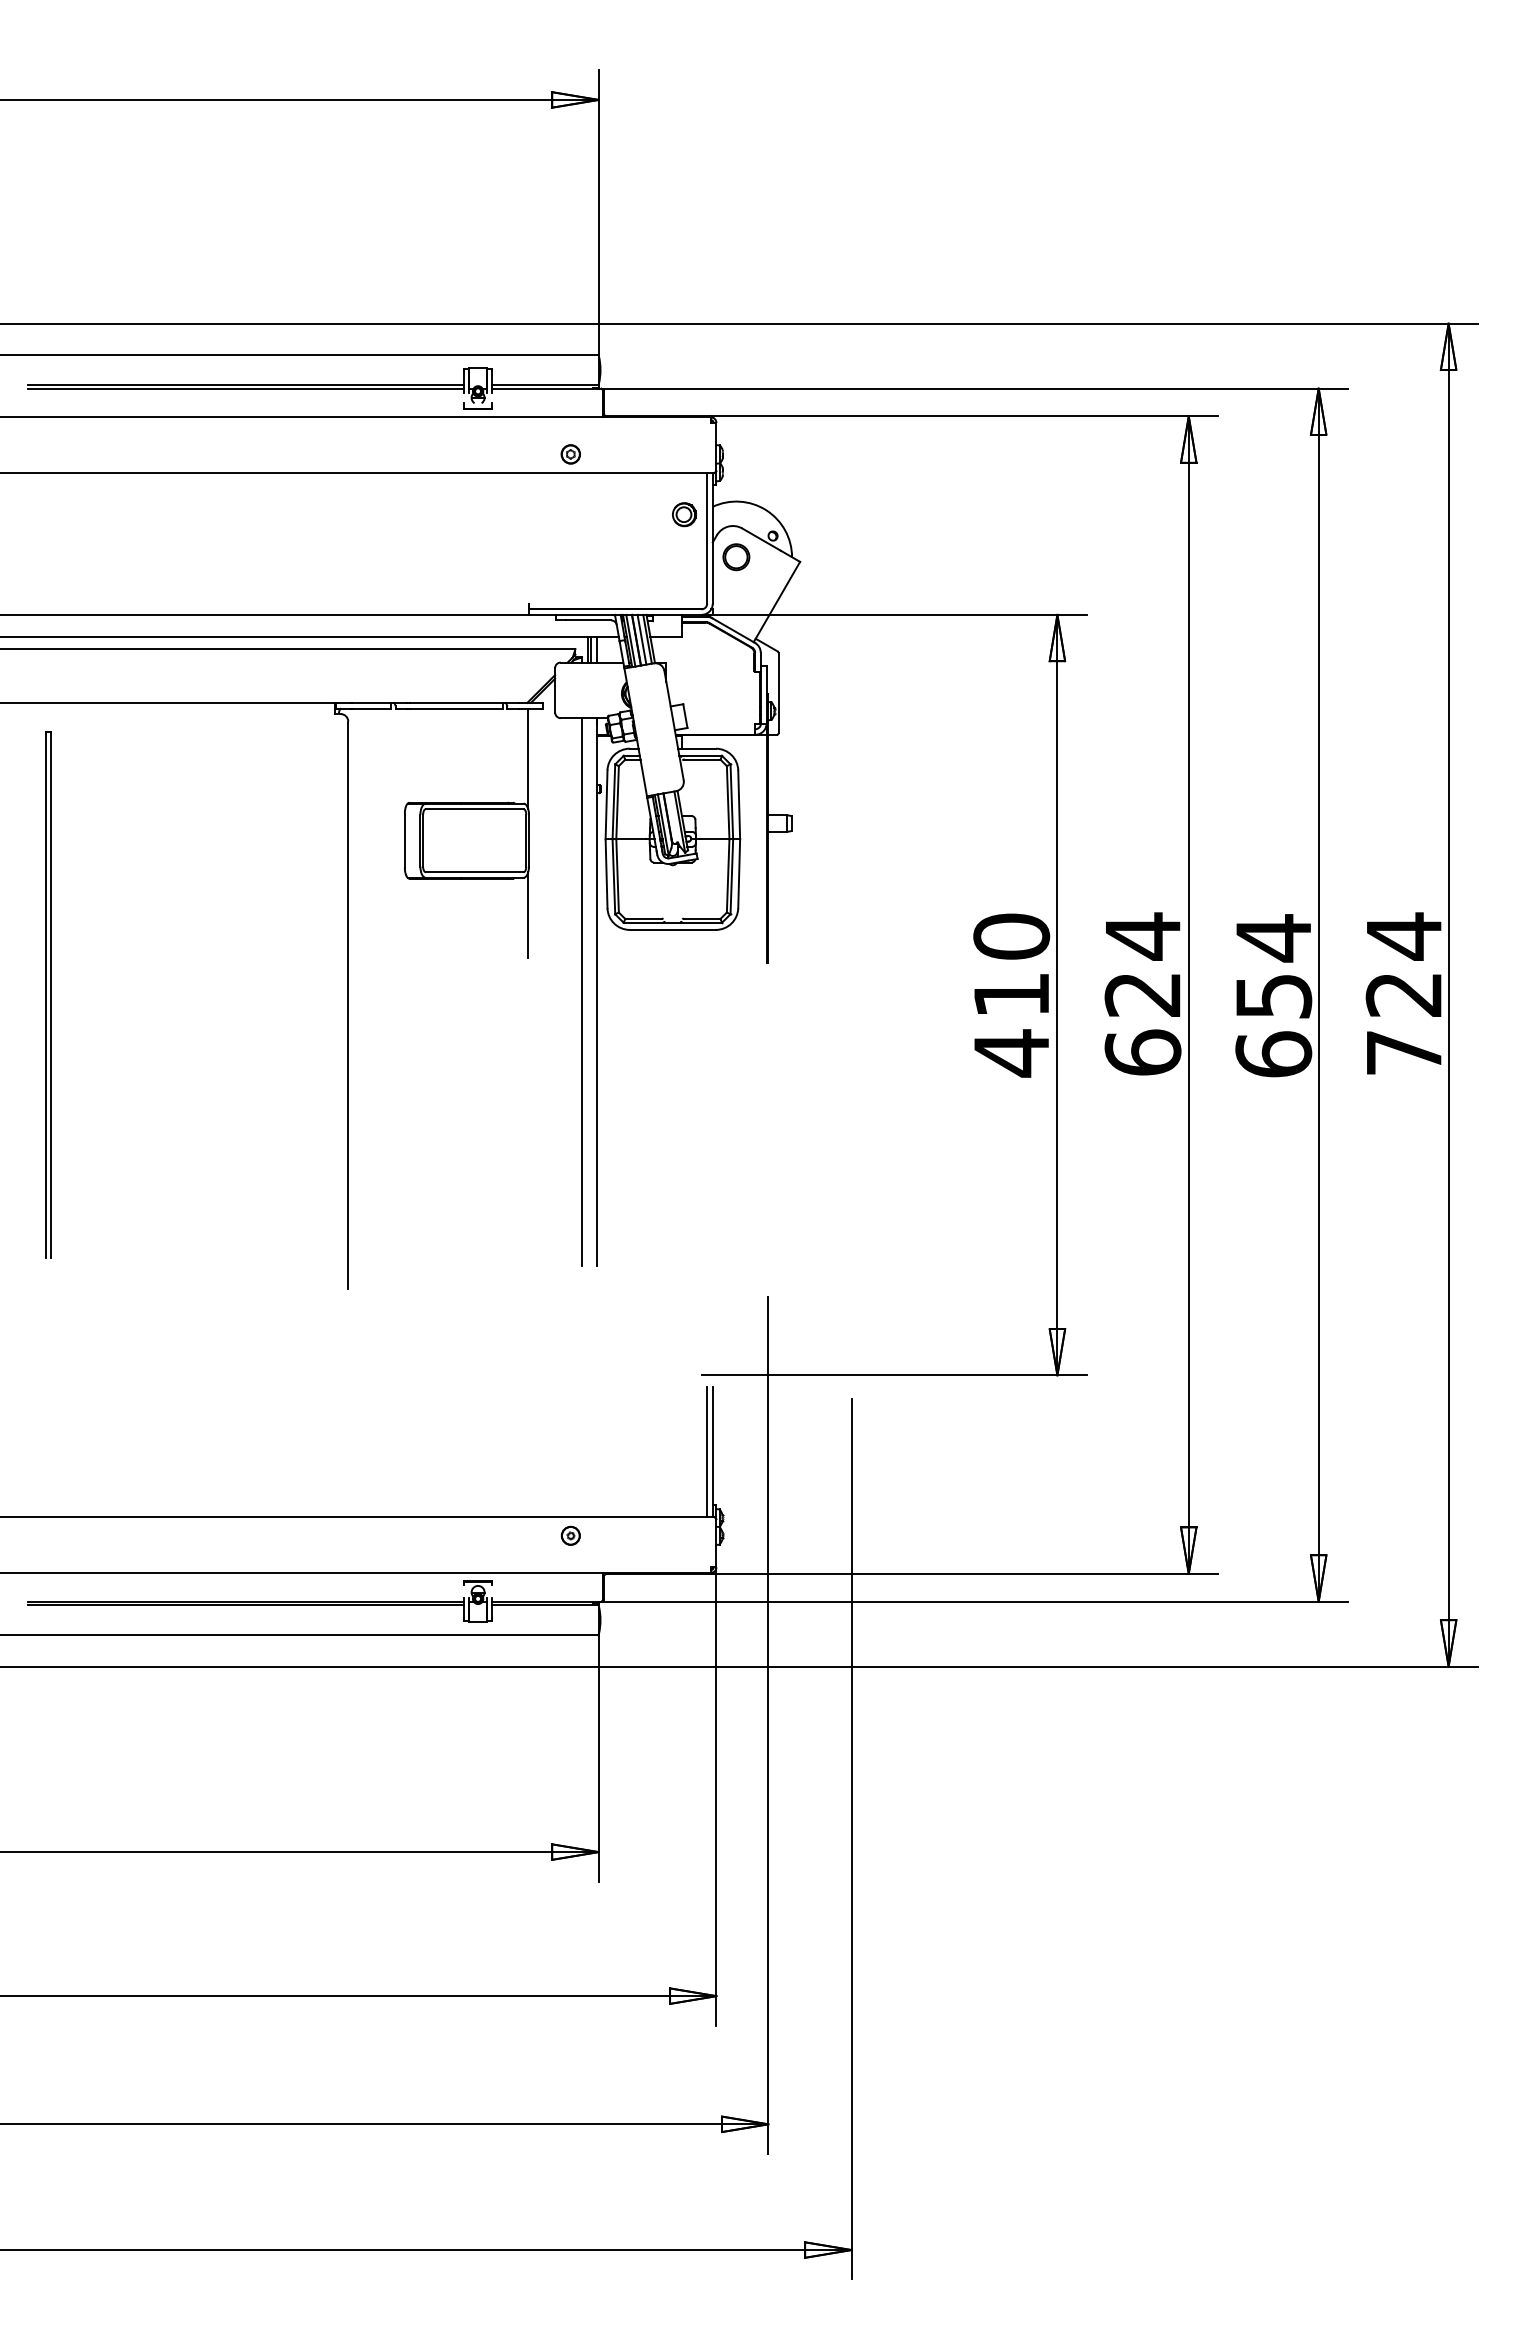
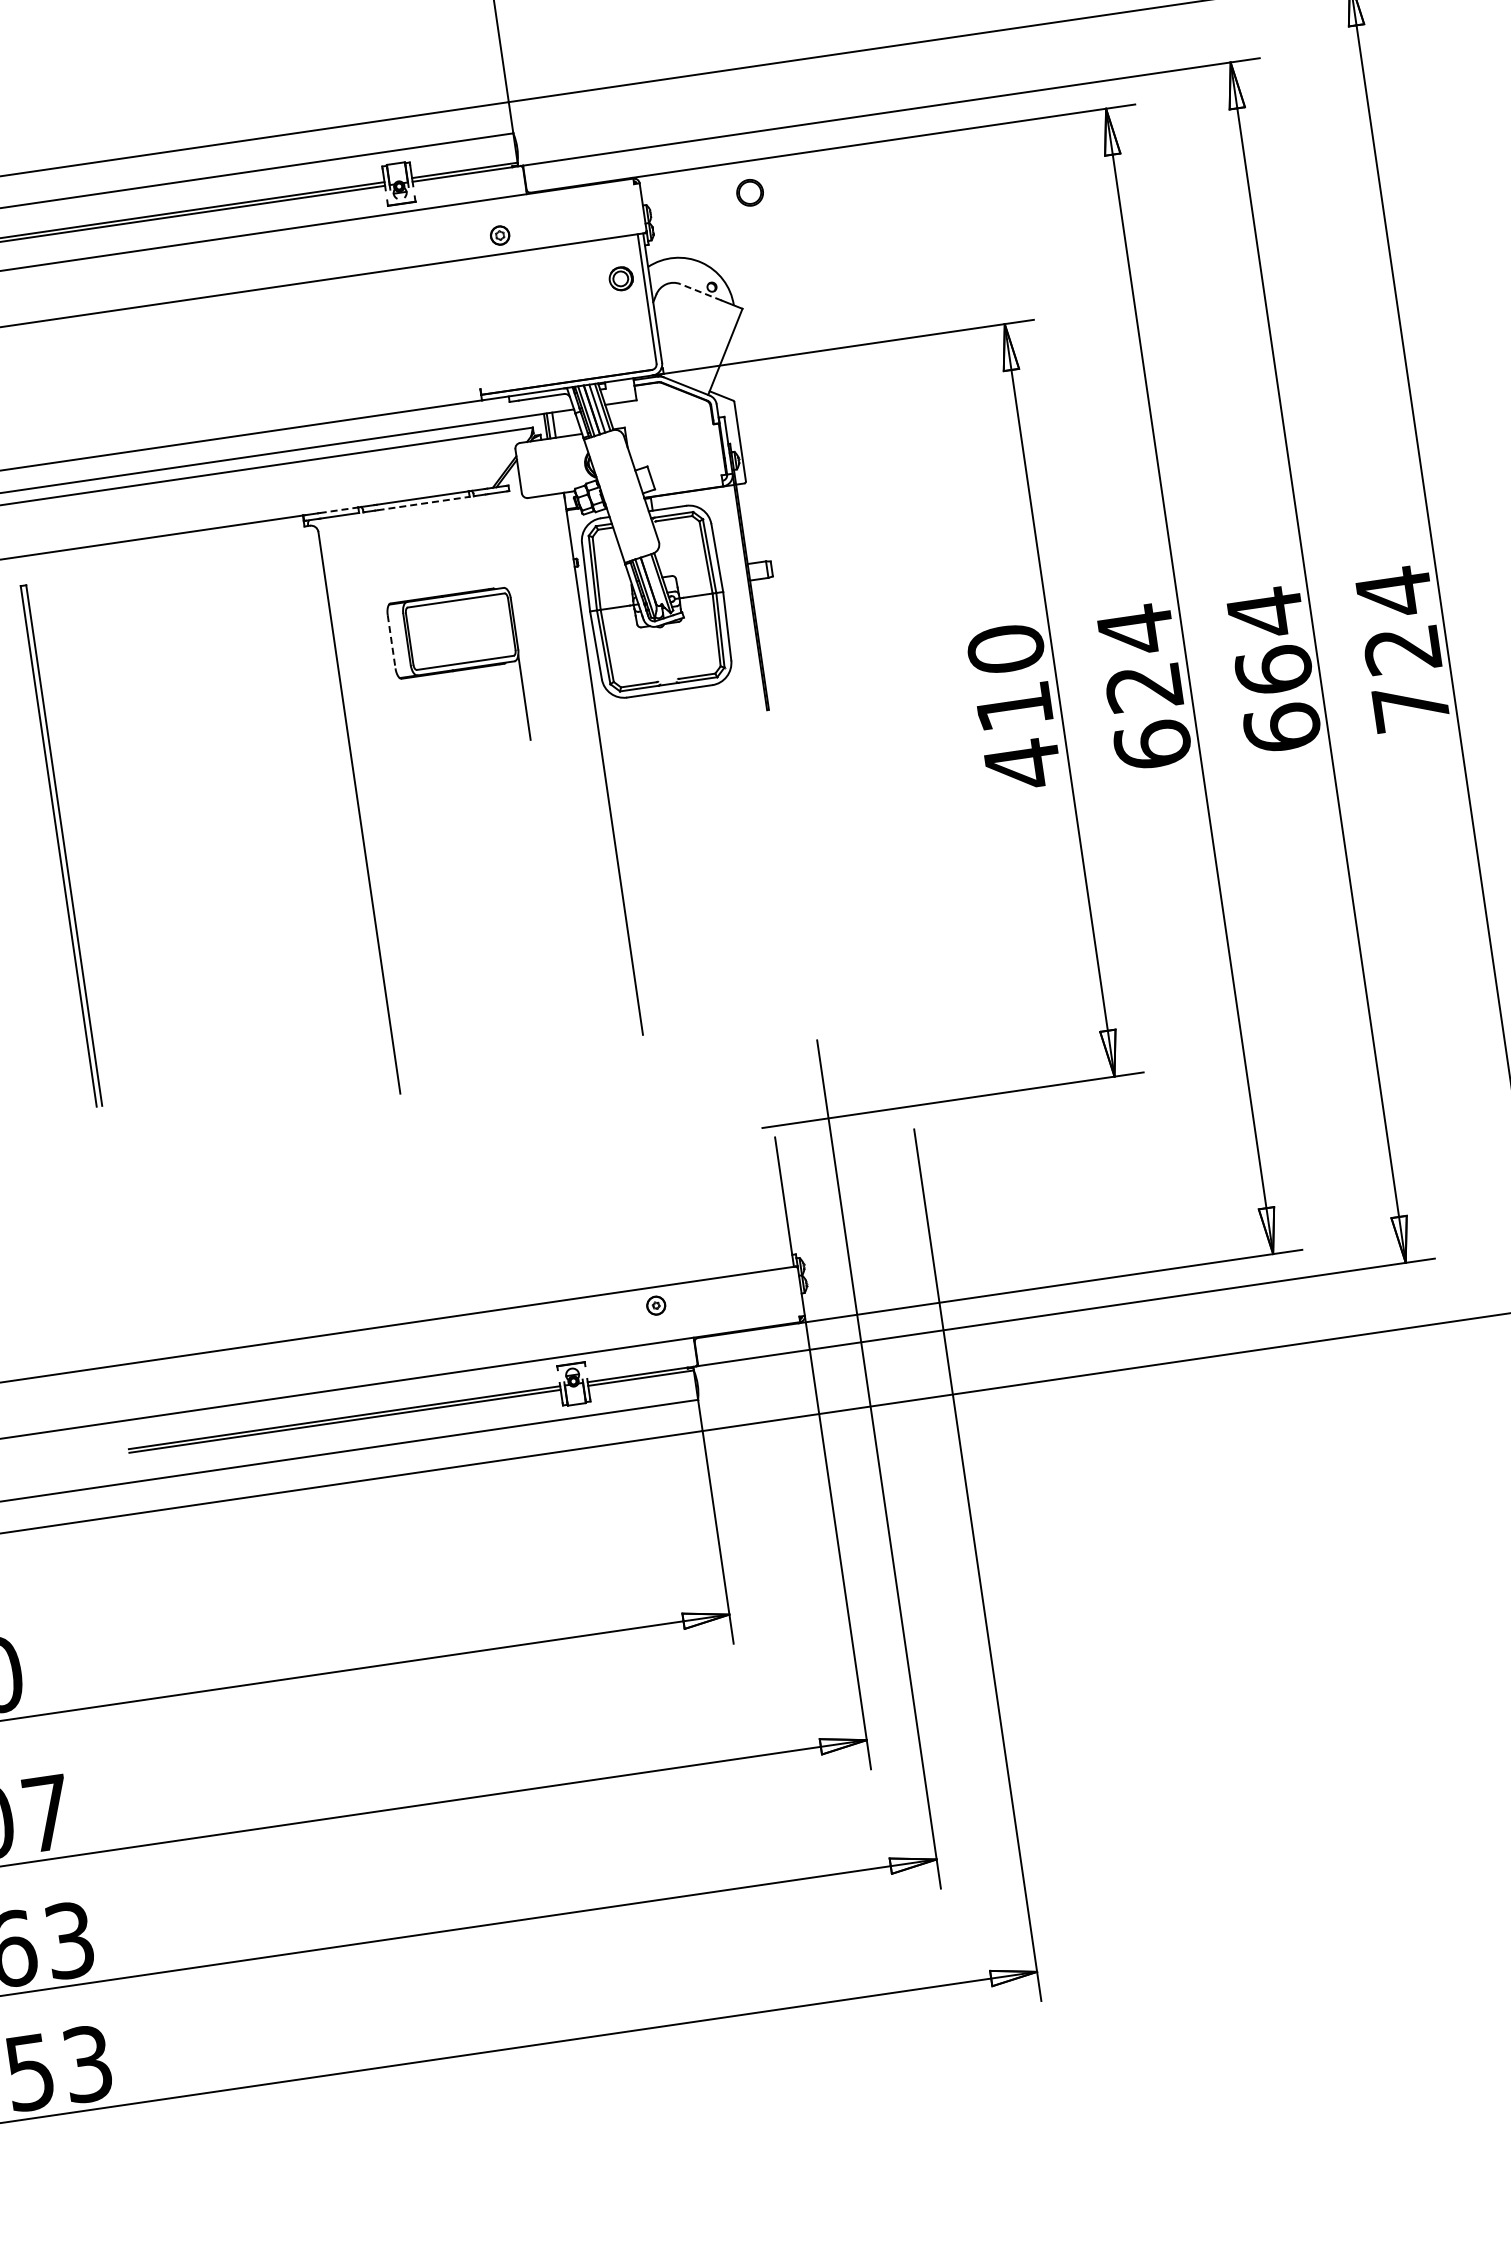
line: (761, 539) -> (701, 292), solid -> dashed
part: (736, 557) -> (750, 193), moved
line: (372, 702) -> (339, 509), solid -> dashed
line: (456, 708) -> (423, 503), solid -> dashed
line: (528, 758) -> (502, 542), removed
line: (404, 840) -> (391, 641), solid -> dashed
line: (582, 991) -> (589, 765), removed
text: (1273, 995) -> (1273, 669), 654 -> 664
line: (707, 1451) -> (779, 1202), removed

